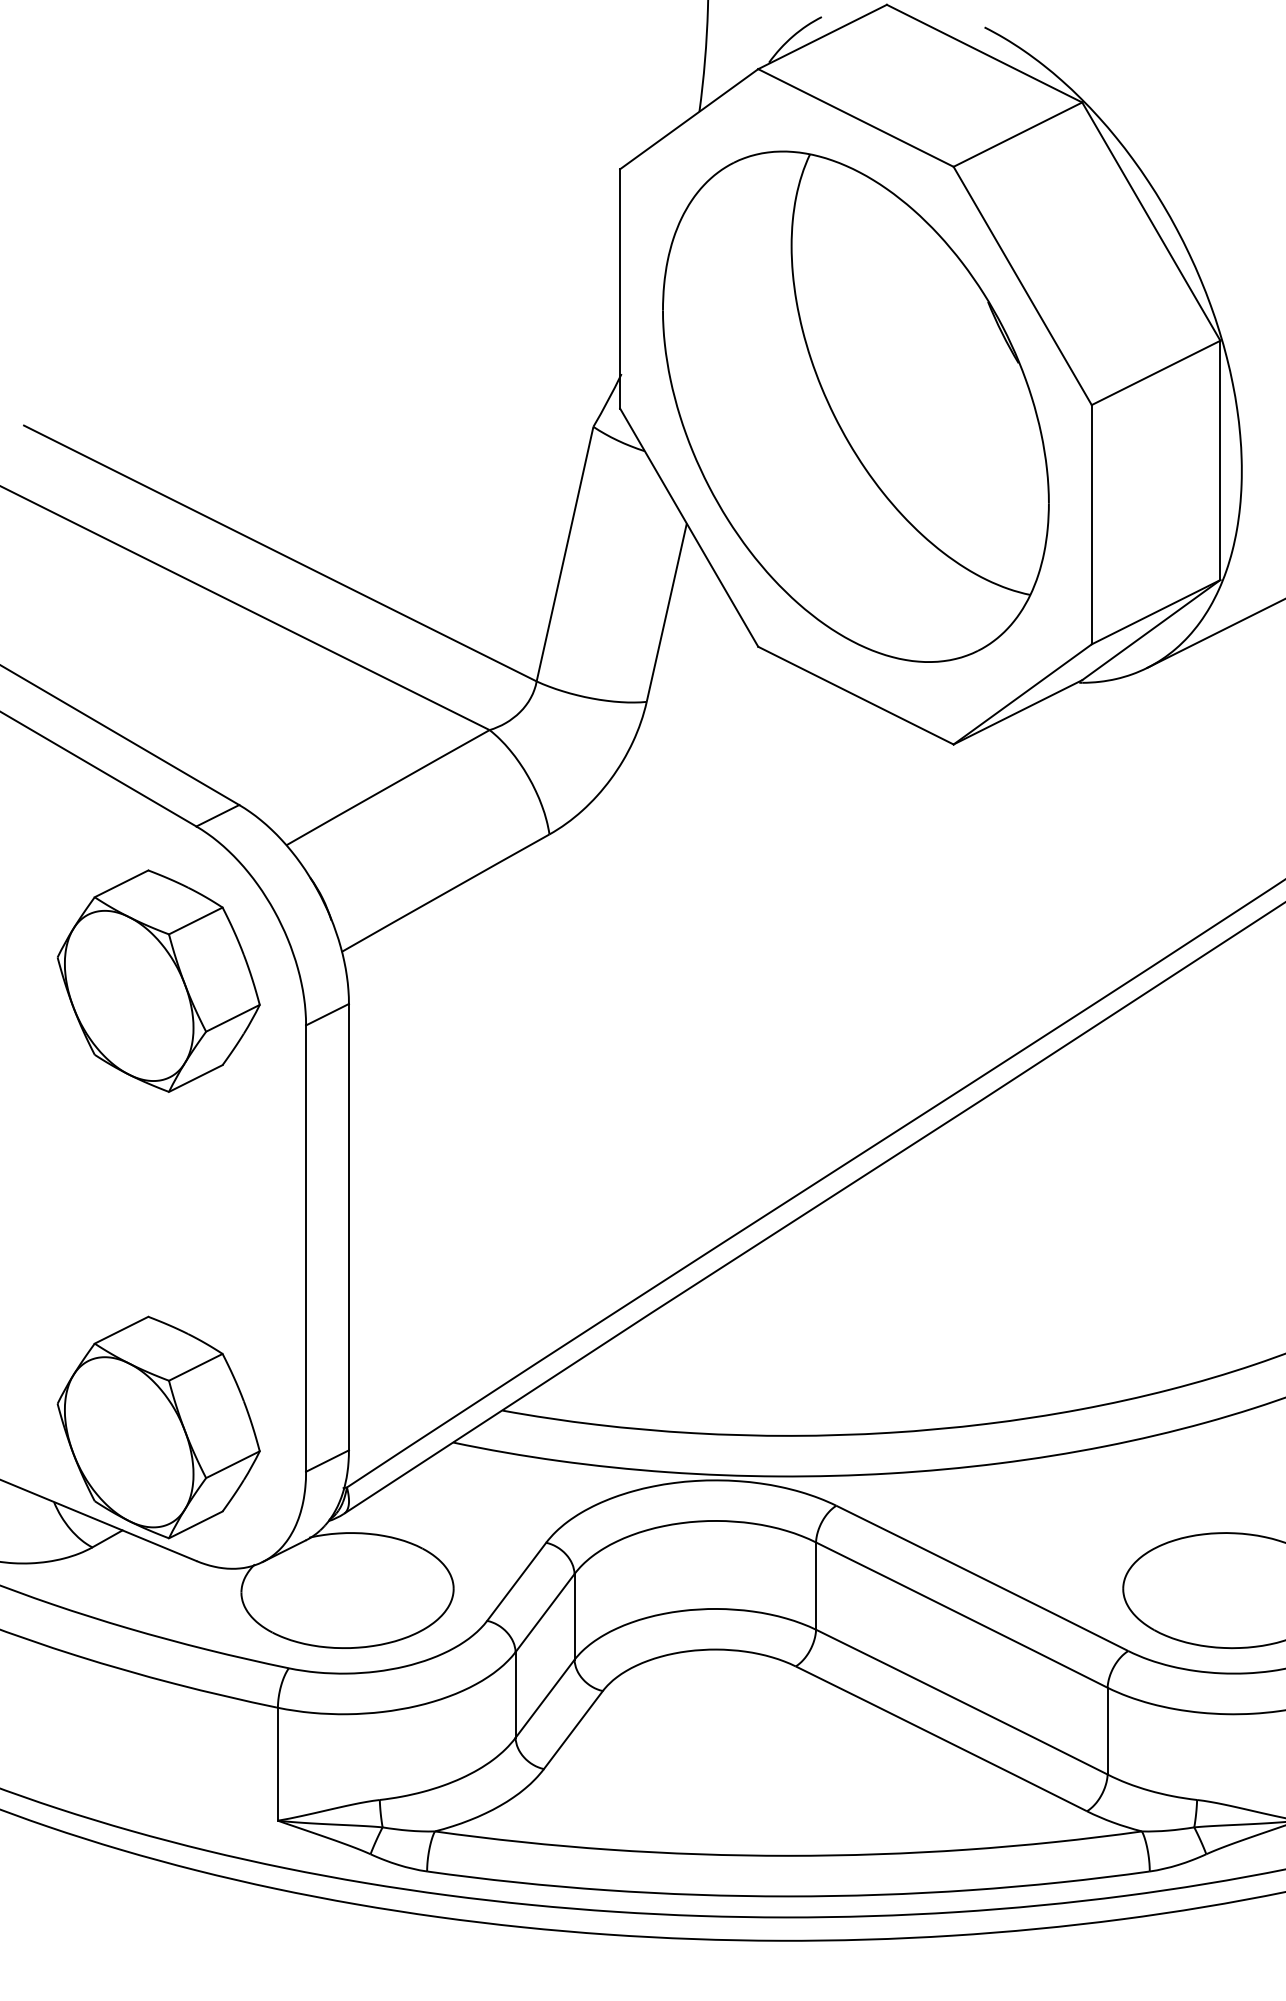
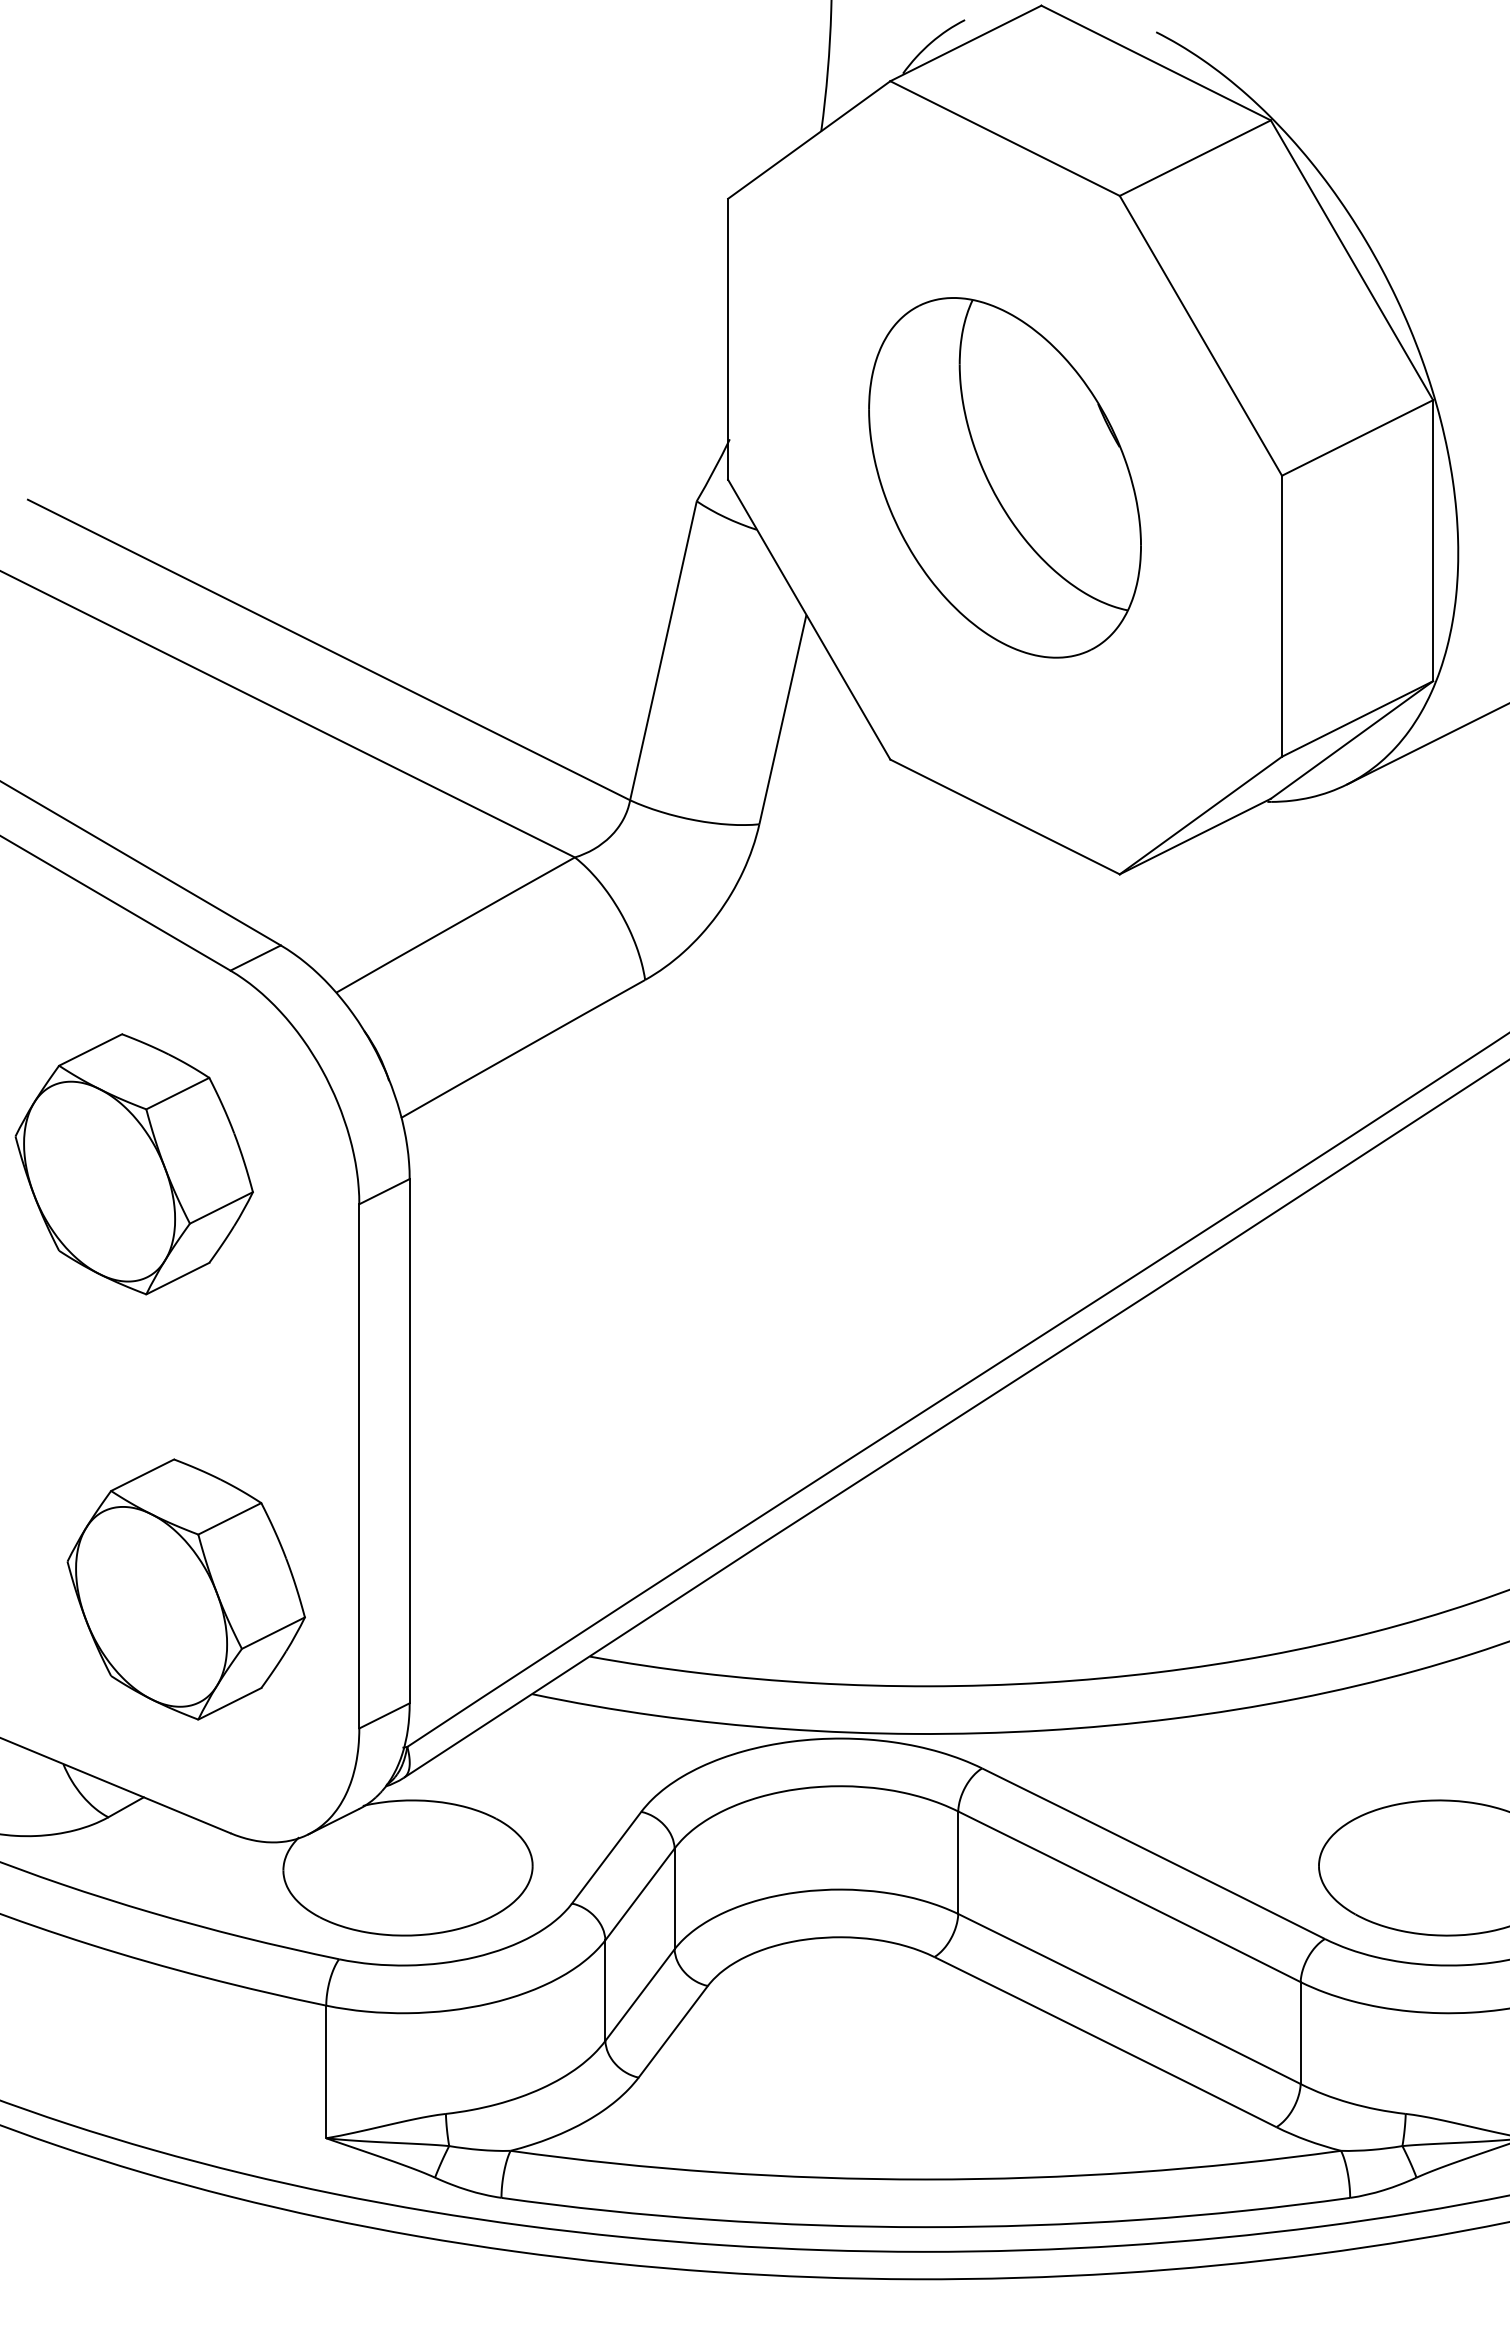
part: (855, 406) -> (1004, 477), size x0.6
part: (158, 981) -> (133, 1164), moved
part: (158, 1427) -> (185, 1589), moved

